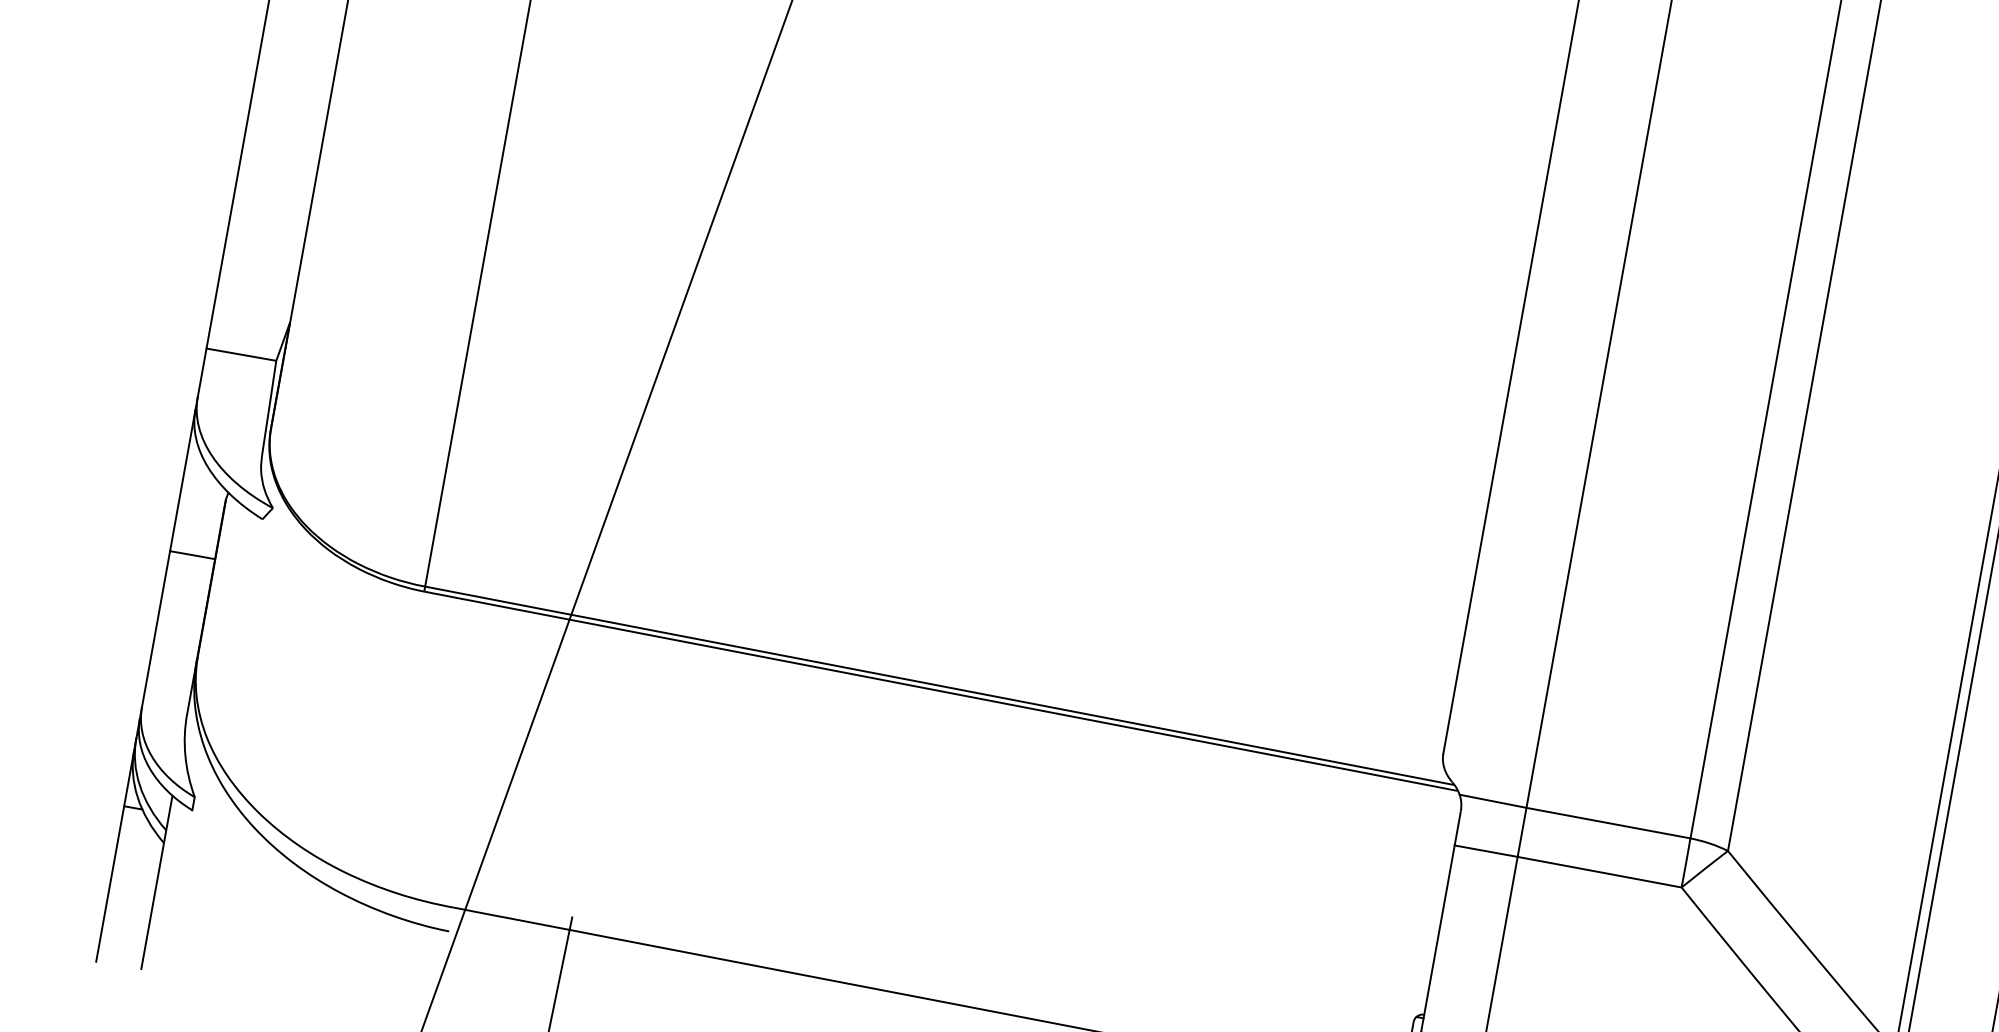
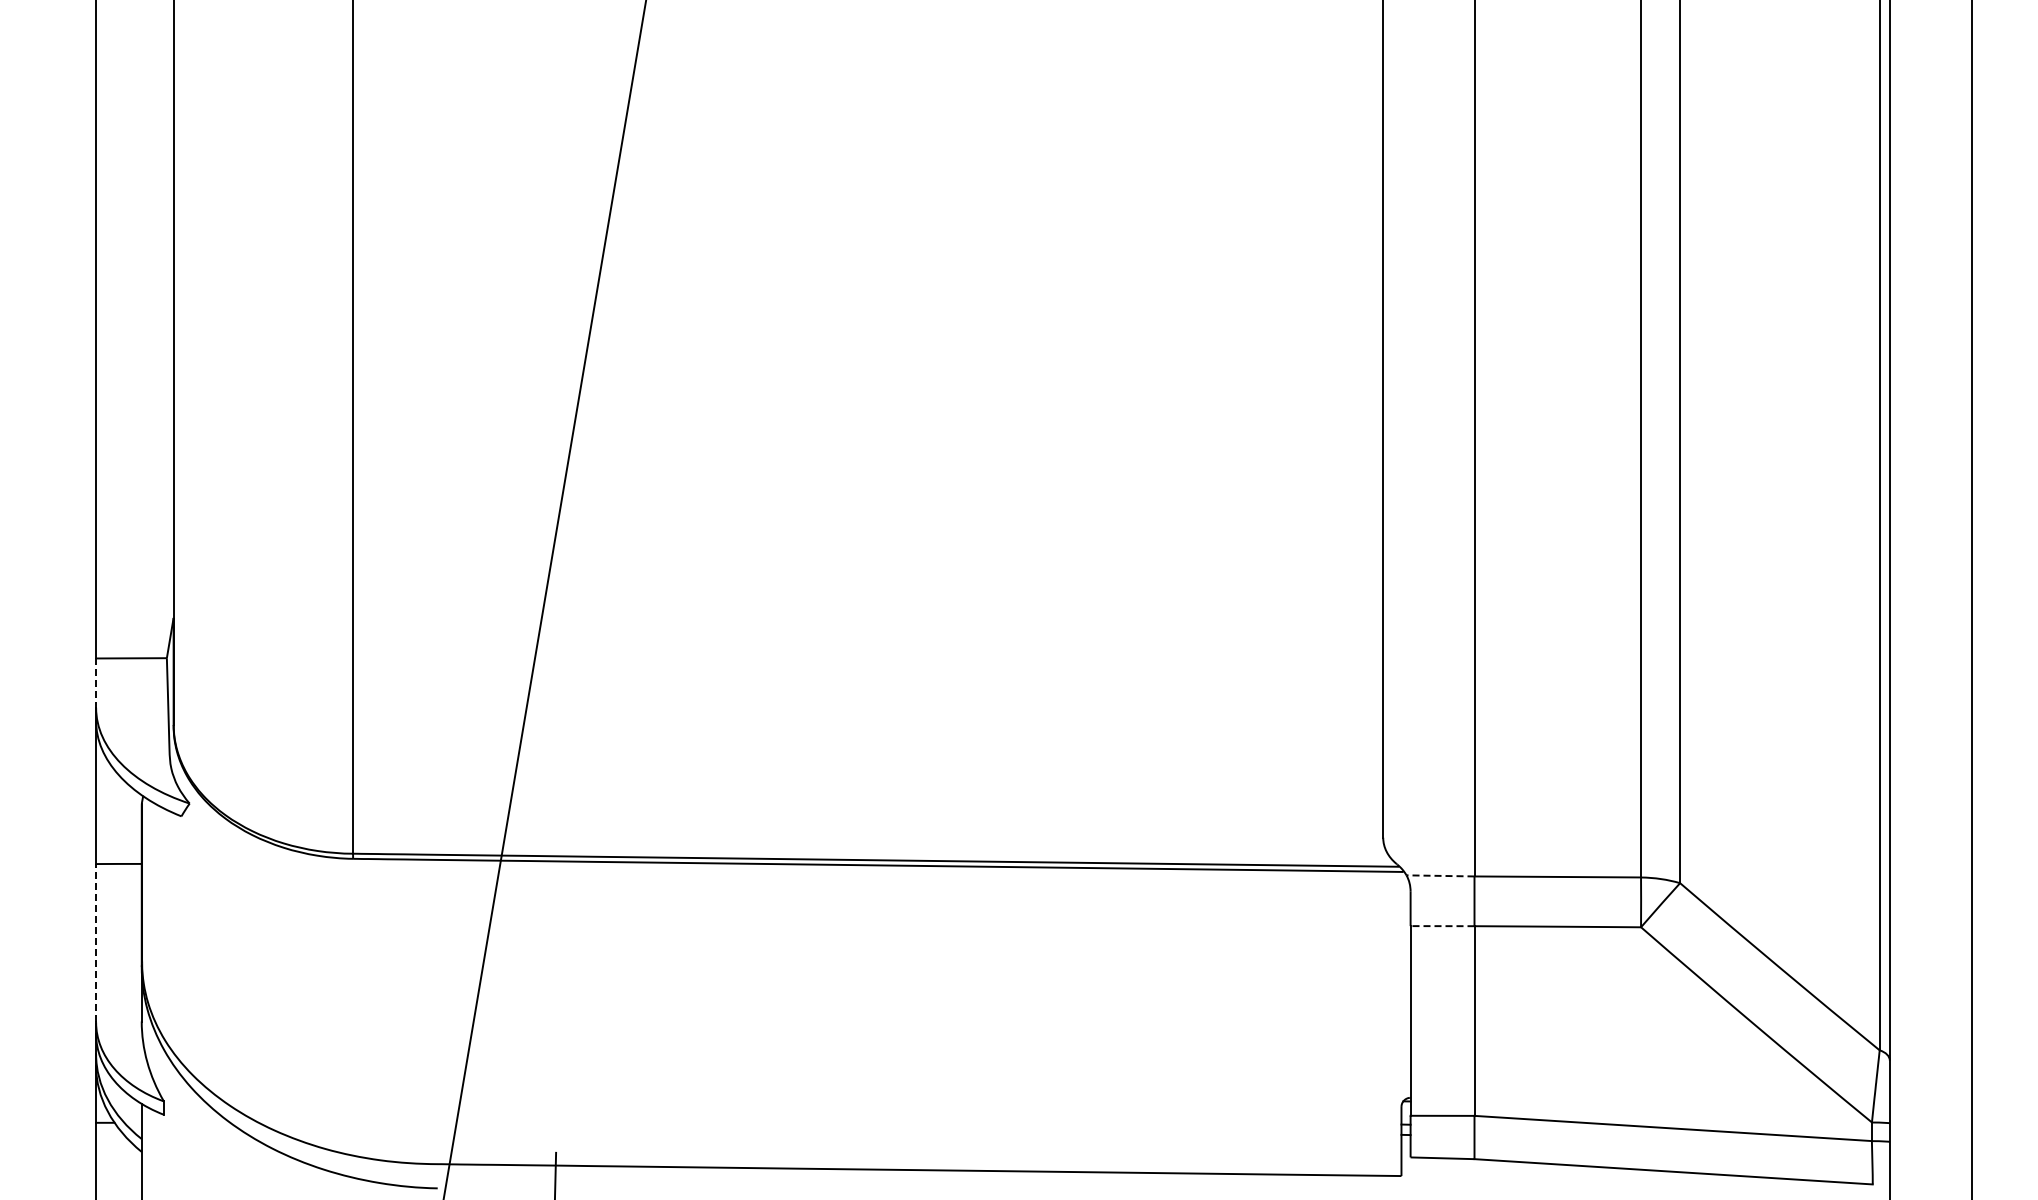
line: (202, 373) -> (96, 683), solid -> dashed
line: (156, 628) -> (96, 942), solid -> dashed
line: (1493, 800) -> (1440, 875), solid -> dashed
line: (1486, 851) -> (1442, 926), solid -> dashed

